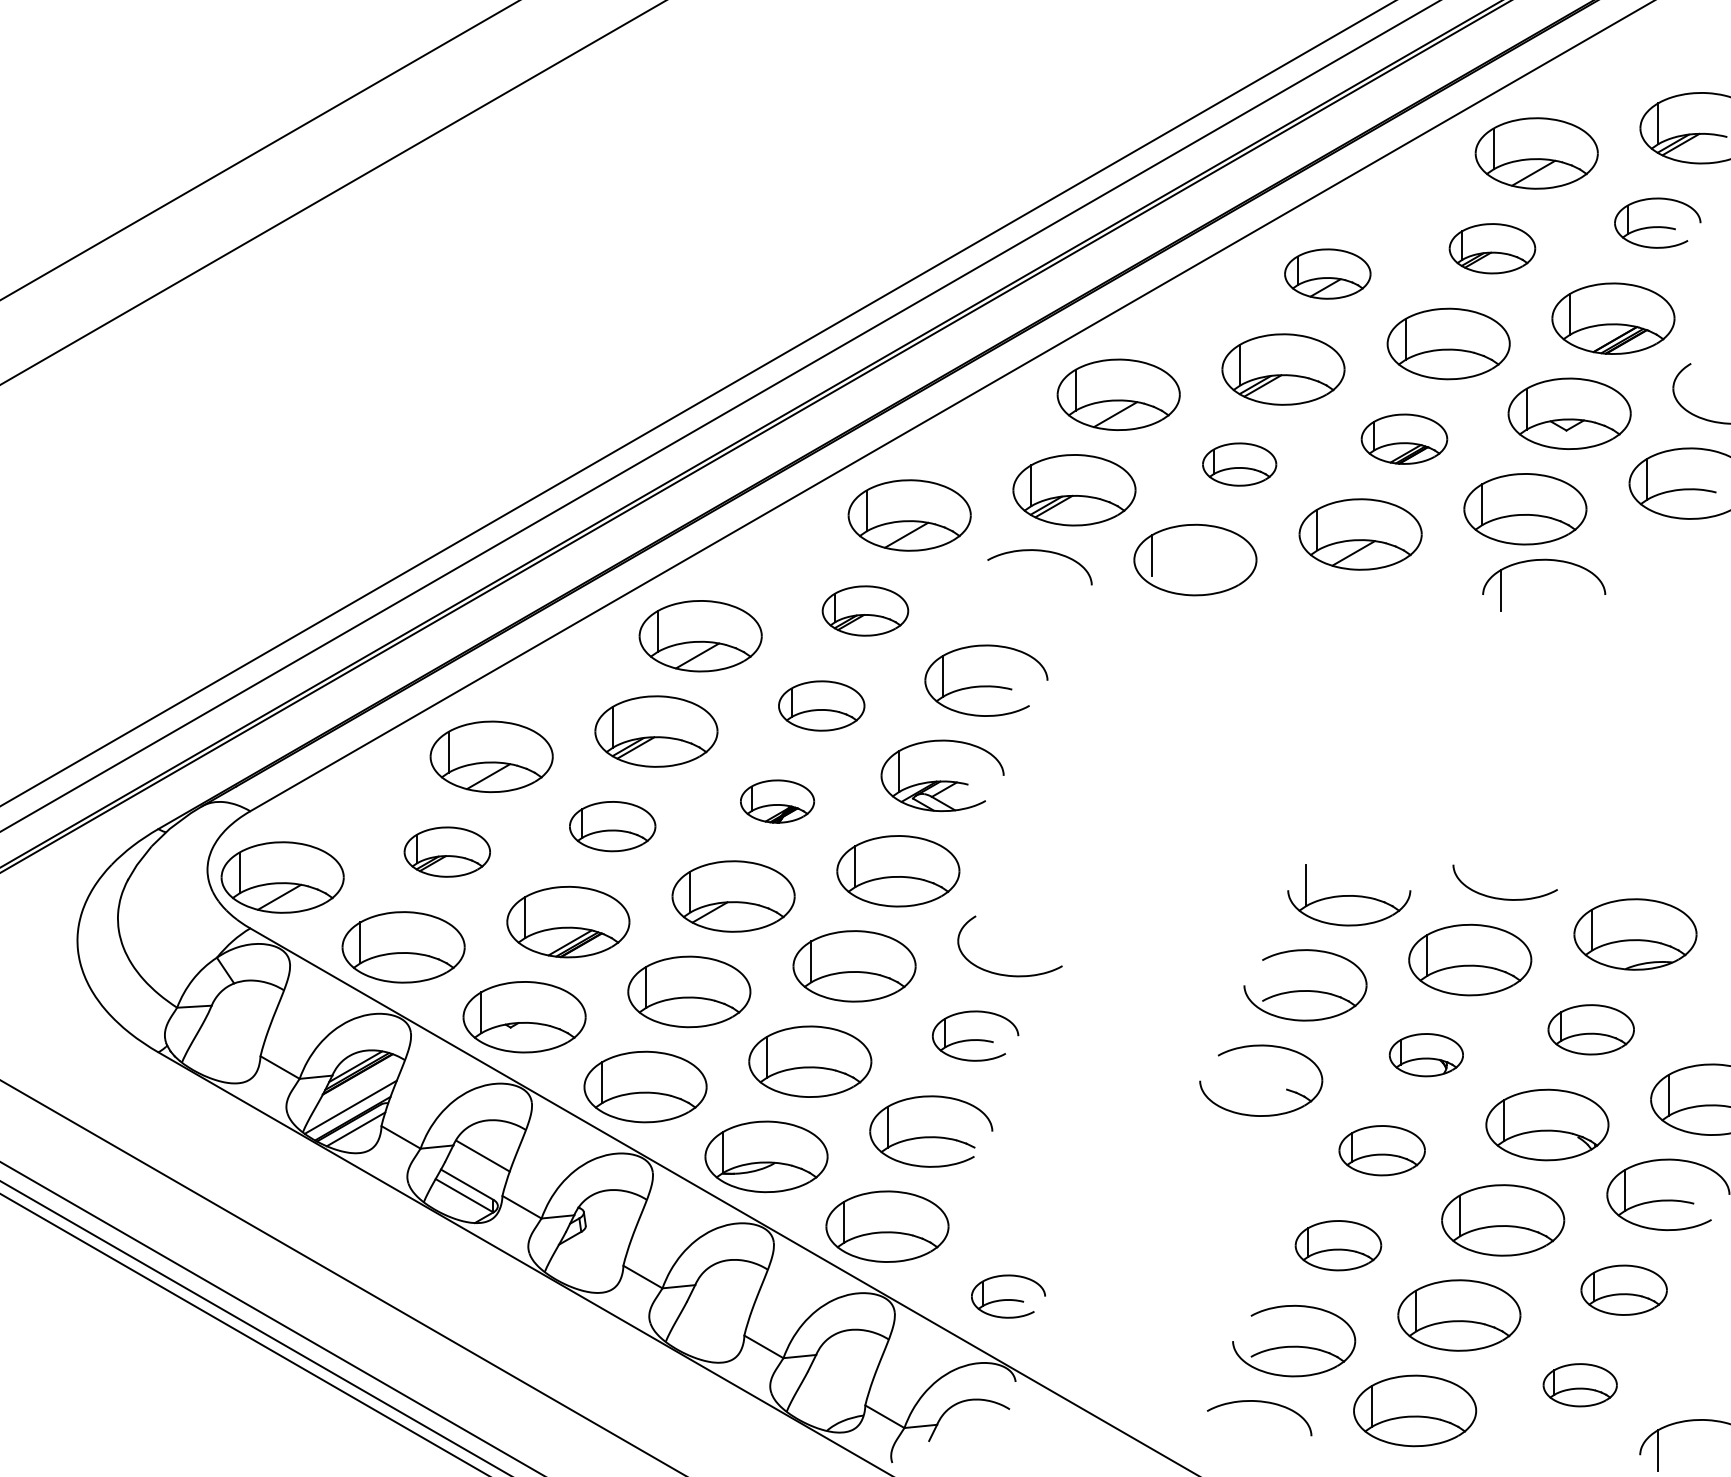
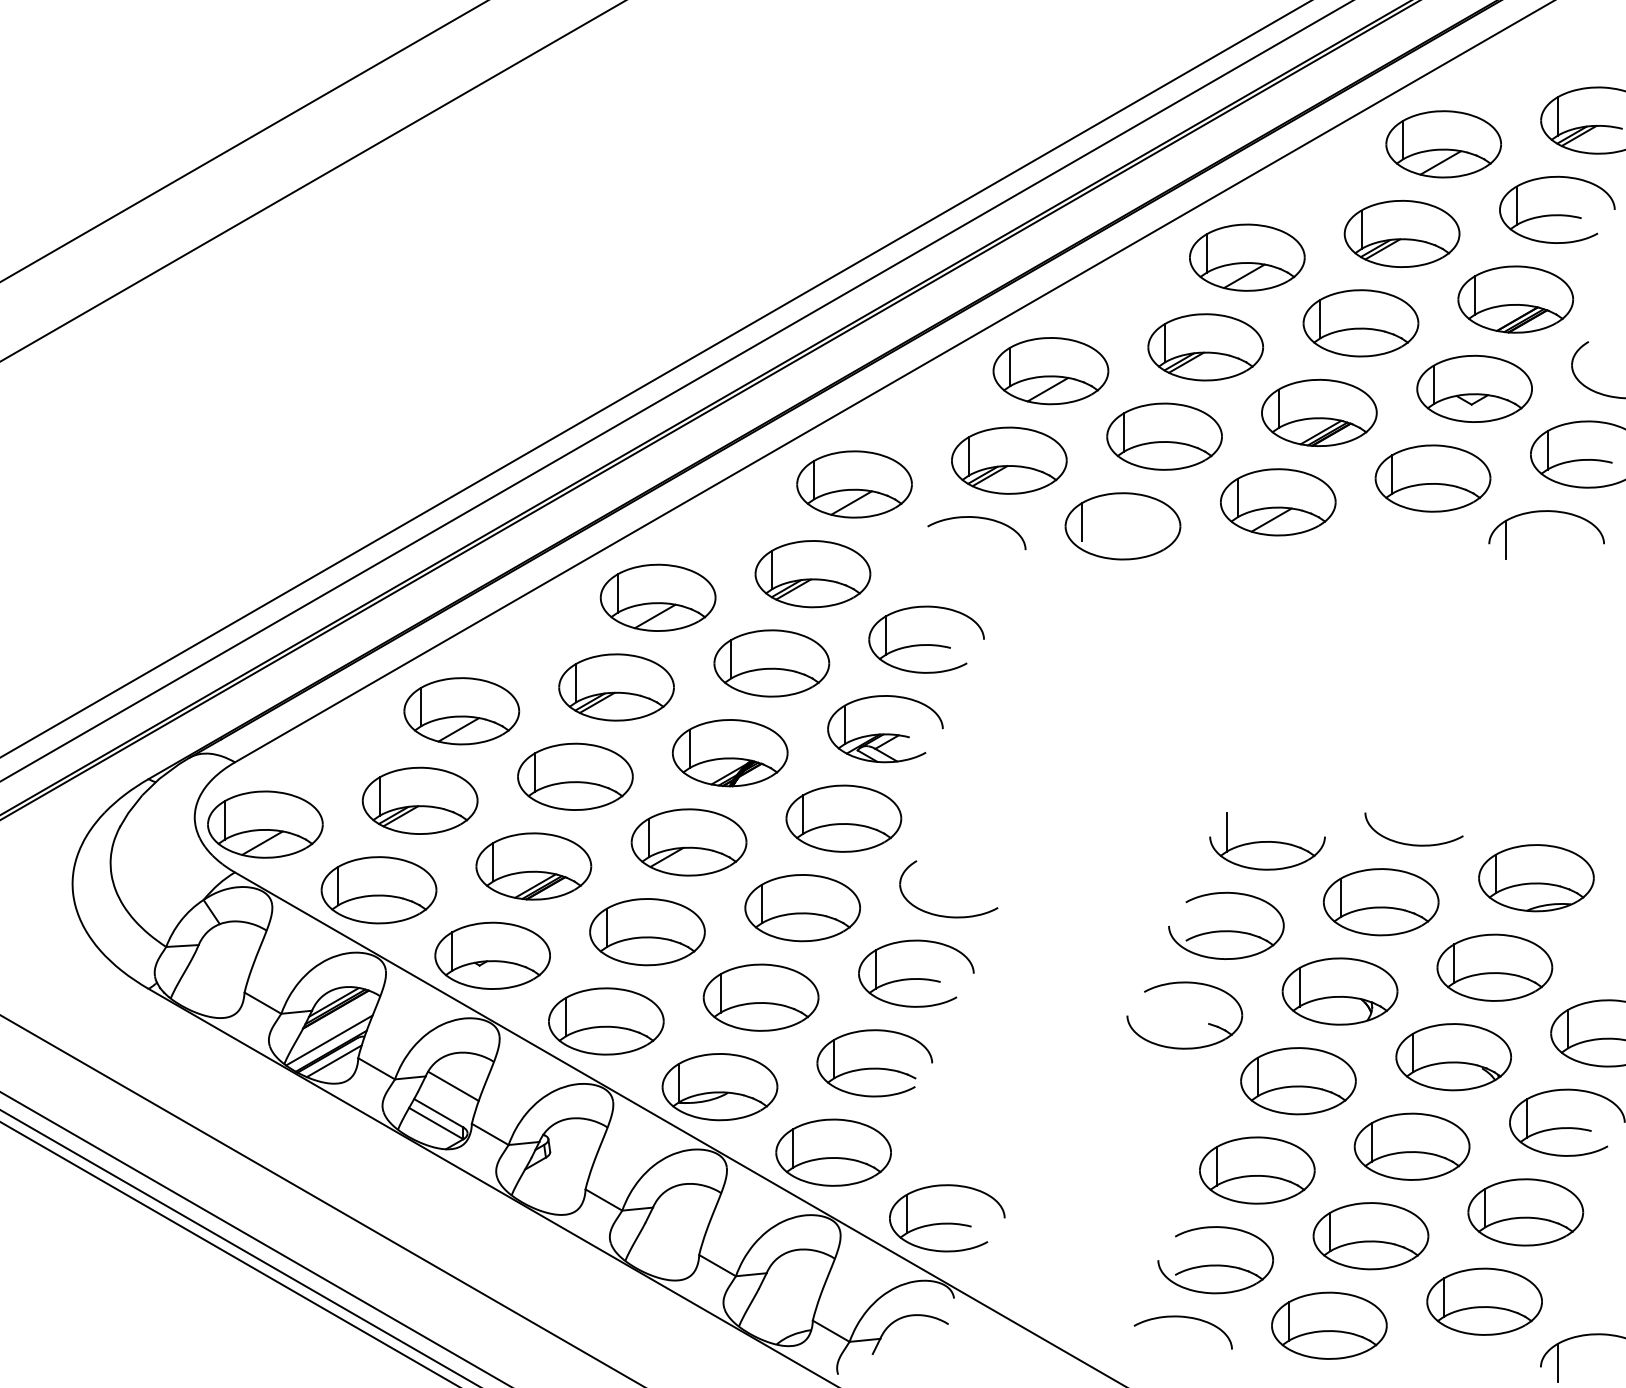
part: (1657, 222) -> (1557, 209), size x1.43
part: (1491, 248) -> (1401, 233), size x1.43
part: (1327, 273) -> (1247, 257), size x1.43
part: (1404, 438) -> (1319, 412), size x1.43
part: (1239, 464) -> (1164, 436), size x1.67
part: (1540, 561) -> (1543, 512), moved
part: (864, 611) -> (812, 574), size x1.43
part: (821, 706) -> (771, 663), size x1.43
part: (777, 801) -> (730, 753), size x1.67
part: (612, 826) -> (575, 776), size x1.43
part: (446, 851) -> (419, 800), size x1.43
part: (1590, 1029) -> (1494, 967), size x1.43
part: (975, 1035) -> (916, 973), size x1.43
part: (1425, 1055) -> (1339, 991), size x1.67
part: (1382, 1150) -> (1298, 1081), size x1.43
part: (1338, 1245) -> (1257, 1170), size x1.43
part: (1623, 1290) -> (1525, 1212), size x1.43
part: (1008, 1296) -> (947, 1218), size x1.67
part: (1580, 1385) -> (1484, 1301), size x1.67

